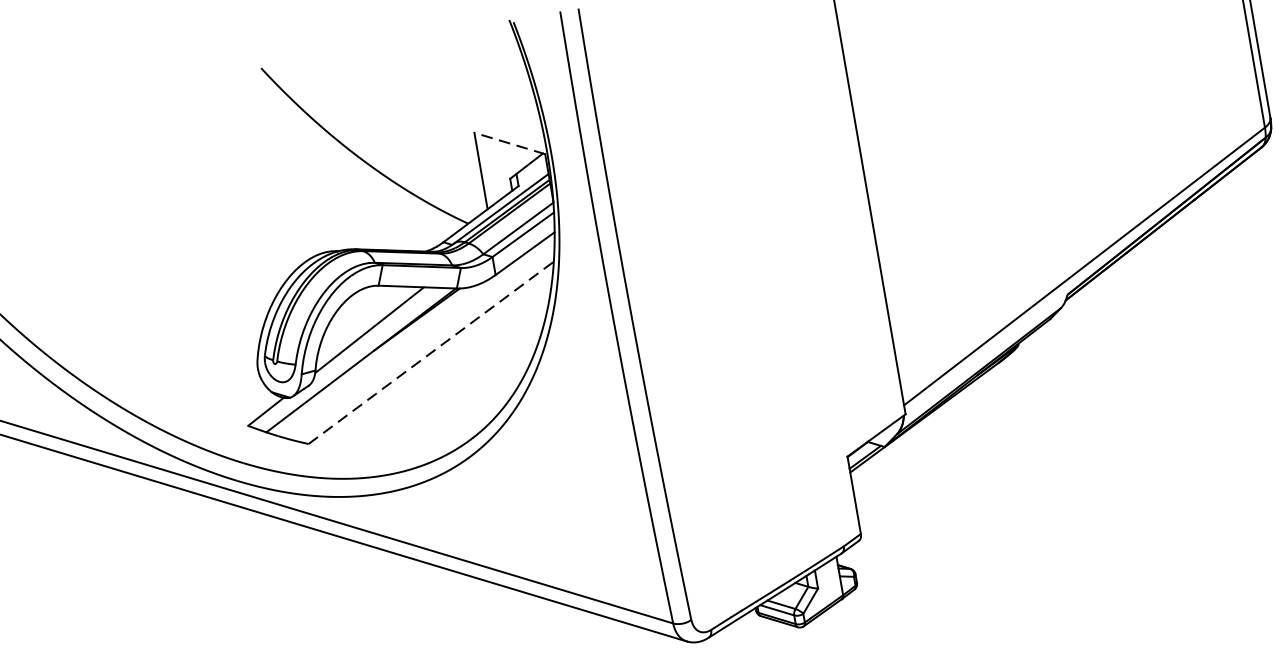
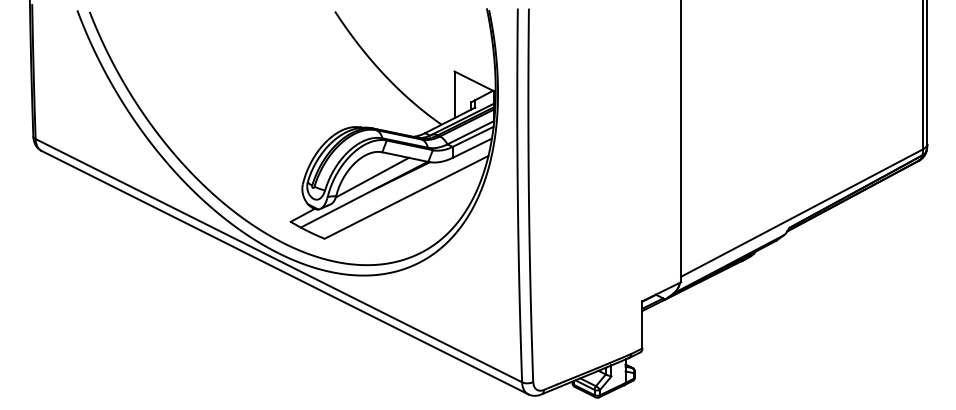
line: (509, 143) -> (474, 81), dashed -> solid
line: (431, 353) -> (406, 197), dashed -> solid

